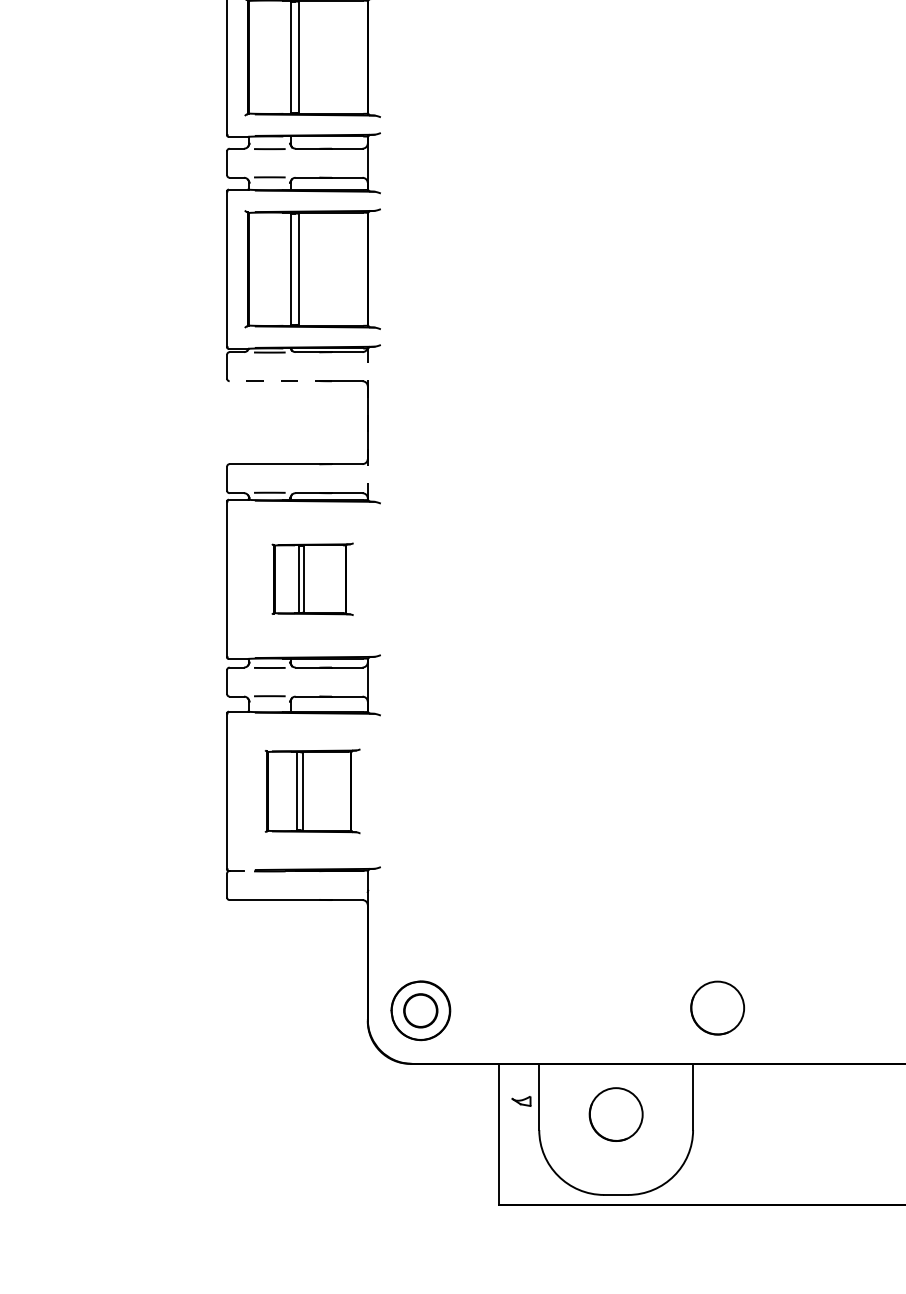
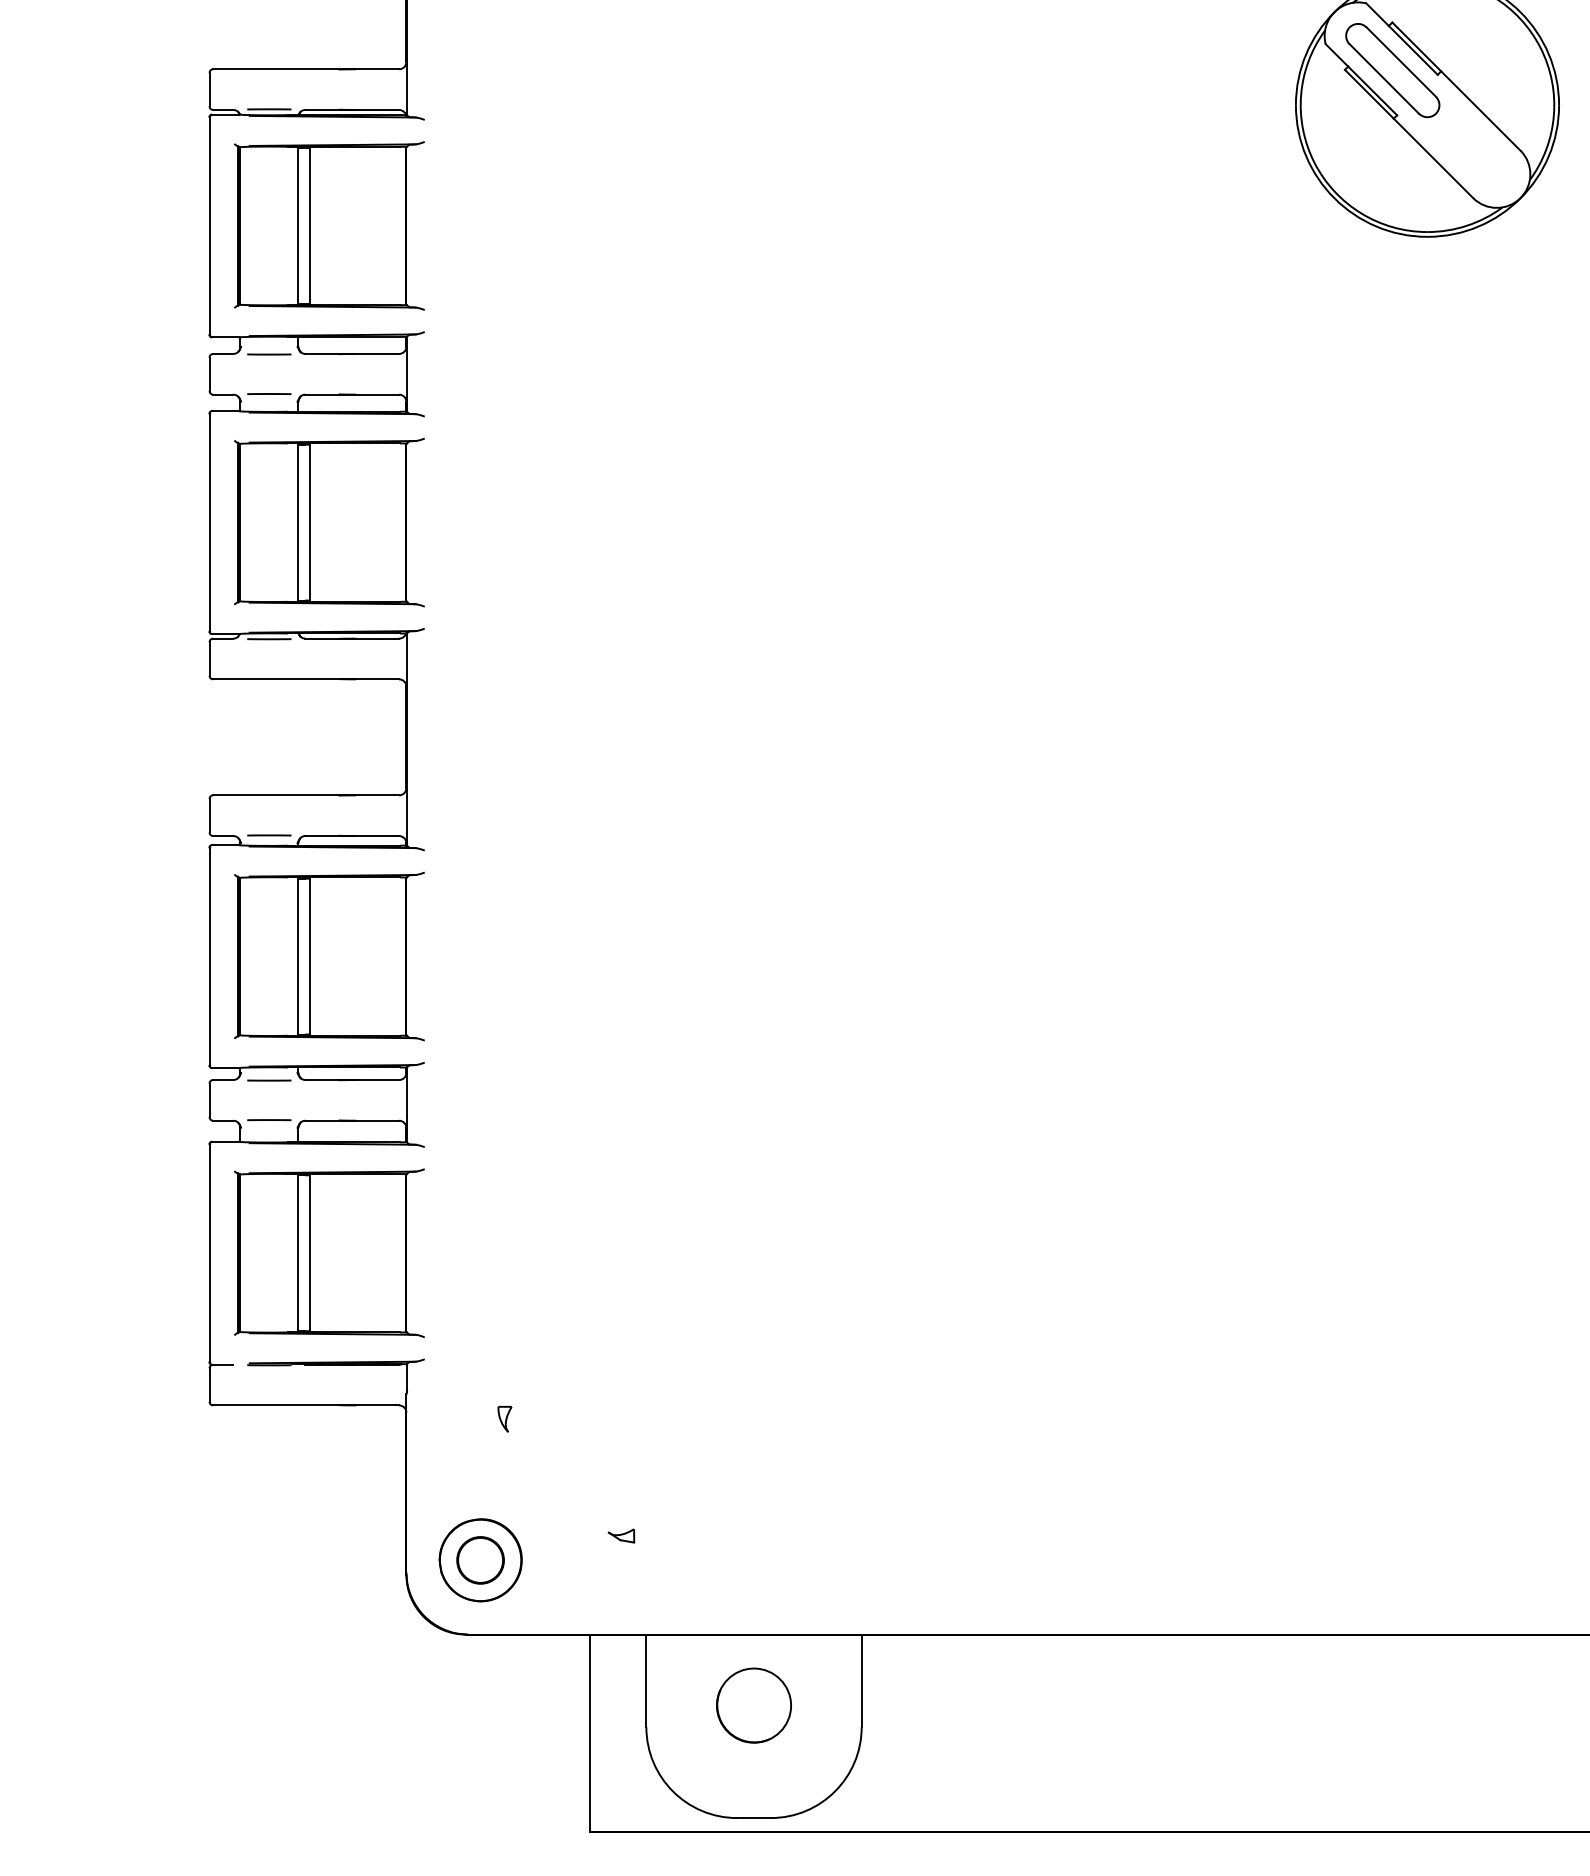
line: (280, 381) -> (284, 679), dashed -> solid
line: (368, 424) -> (407, 739), dashed -> solid
part: (312, 579) -> (329, 956), size x1.67
part: (312, 791) -> (329, 1253), size x1.43
part: (437, 909) -> (504, 1418), added
circle: (717, 1008) -> (895, 1556), removed
part: (521, 1100) -> (621, 1535), moved

